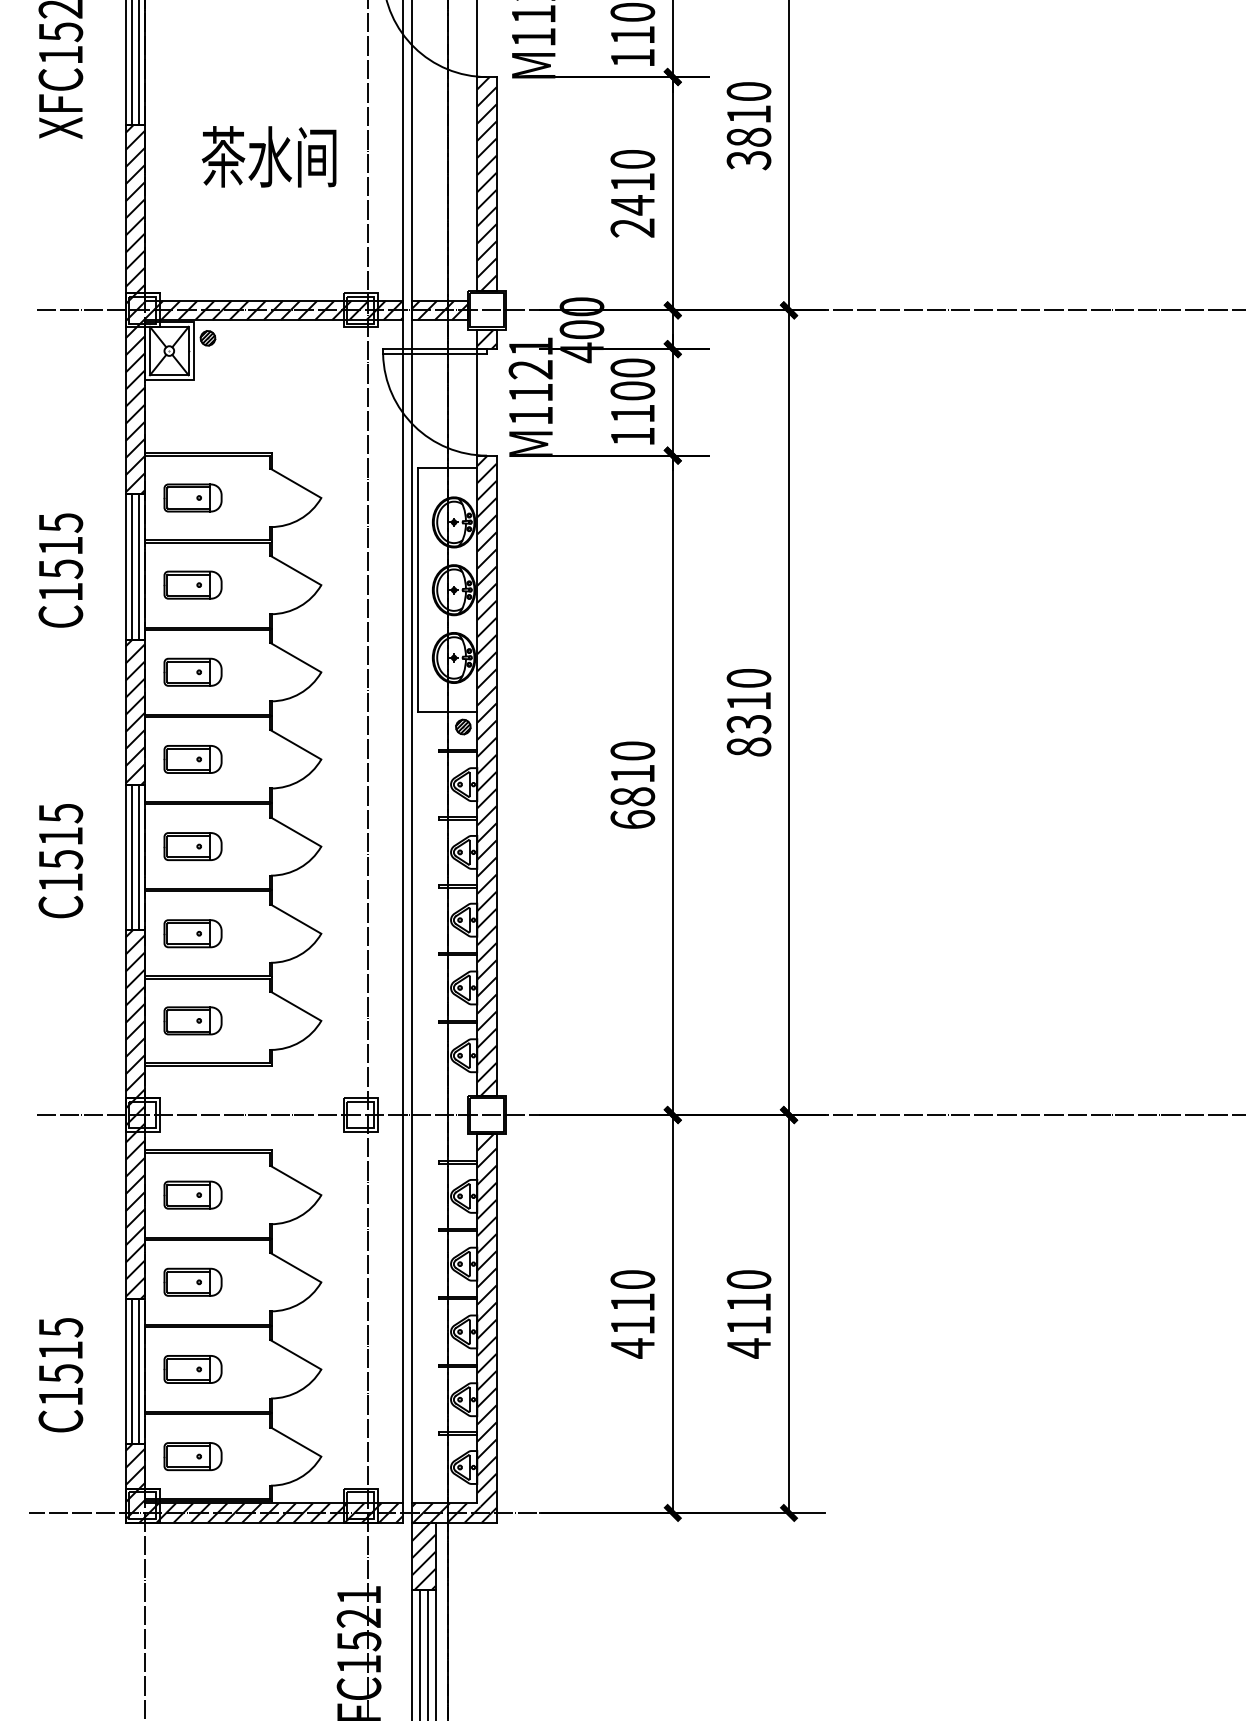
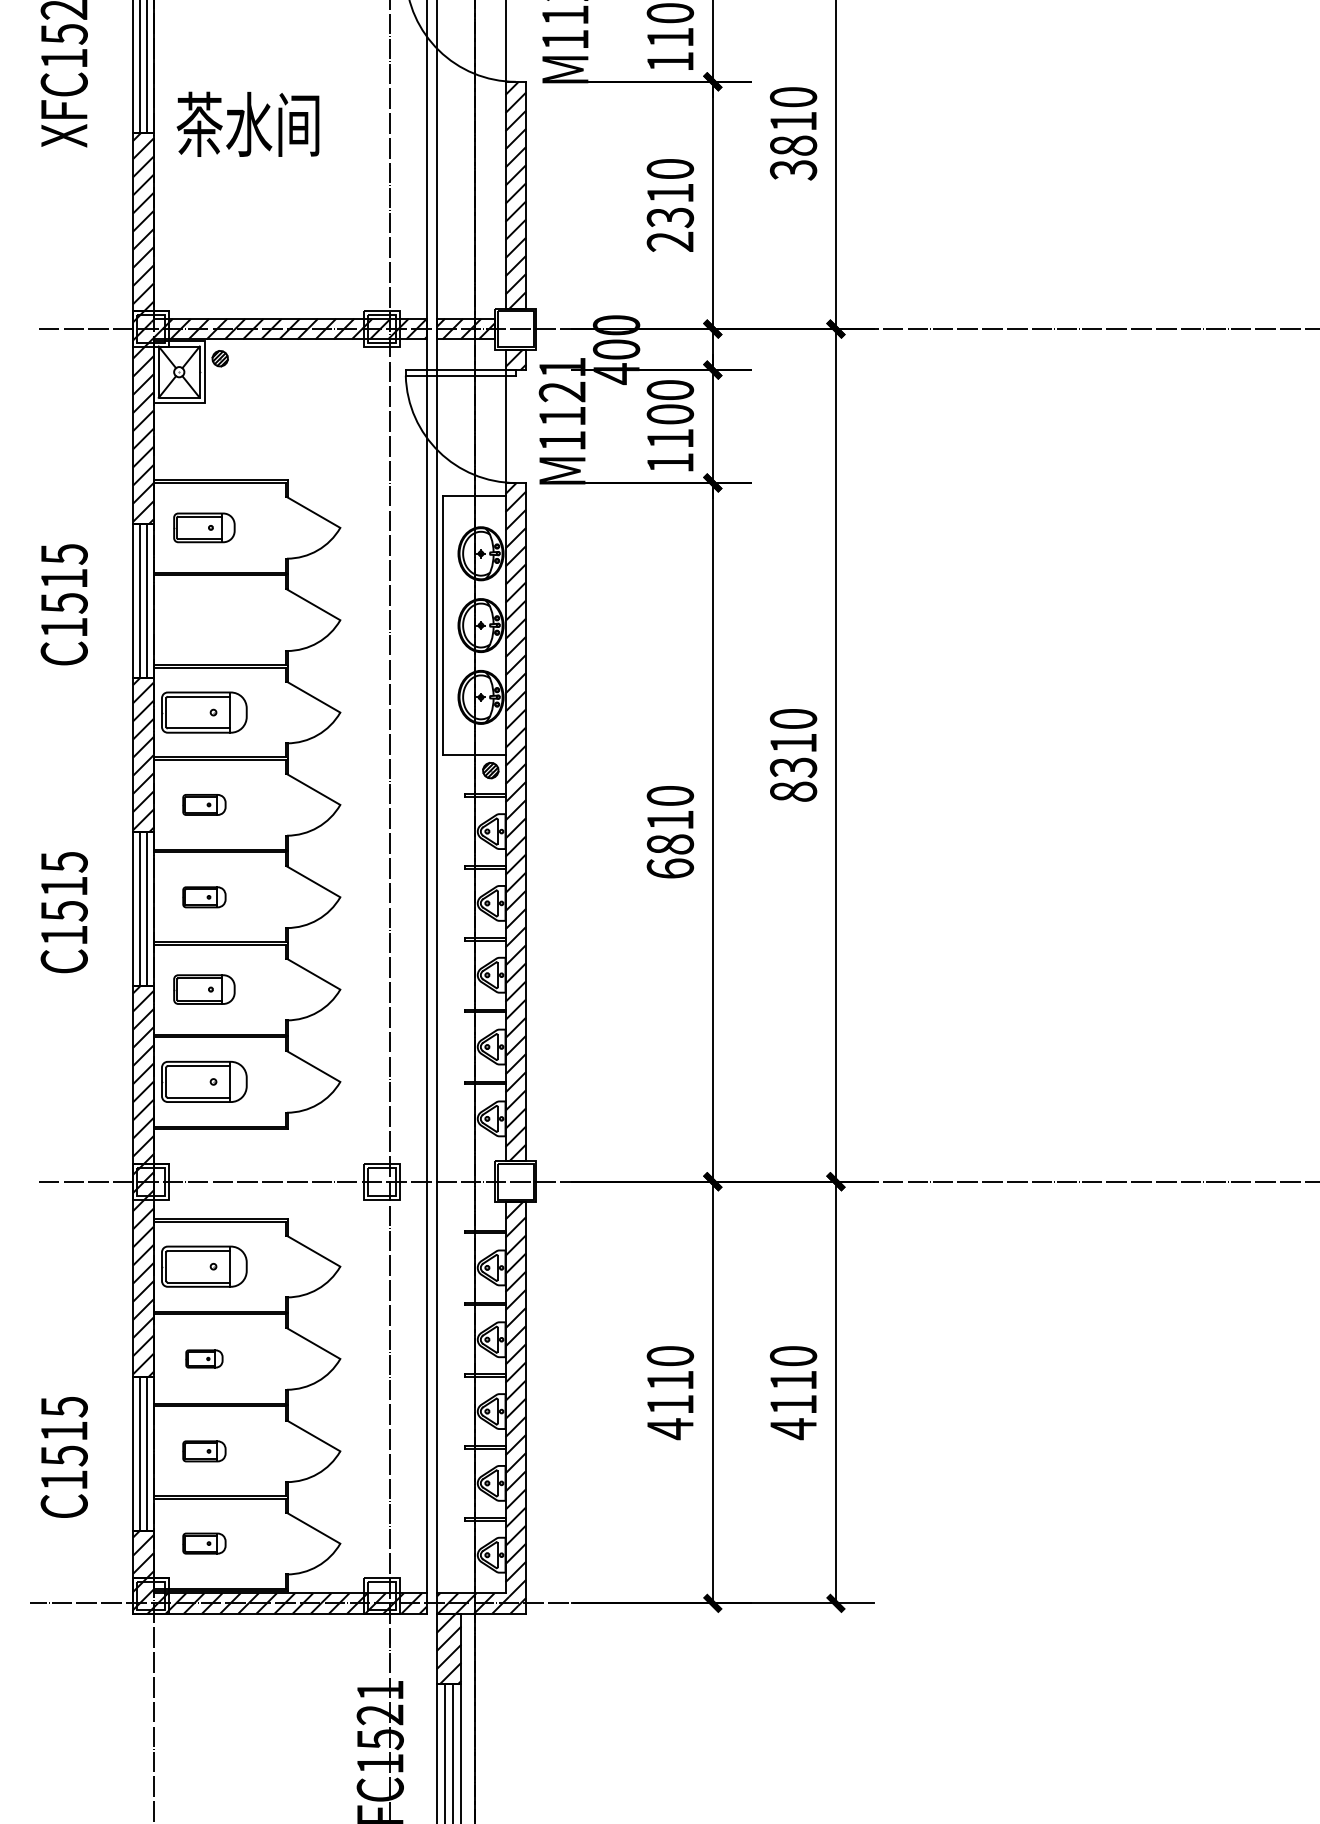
text: (268, 156) -> (247, 123), moved
text: (632, 205) -> (670, 217), 2410 -> 2310
part: (193, 585) -> (204, 620), removed
part: (193, 672) -> (204, 712), size x1.4
part: (193, 759) -> (204, 804), size x0.7
part: (193, 846) -> (204, 897), size x0.7
part: (193, 1020) -> (204, 1081), size x1.4
part: (193, 1195) -> (204, 1266), size x1.4
part: (193, 1281) -> (204, 1358), size x0.6
part: (193, 1369) -> (204, 1451), size x0.7
part: (193, 1456) -> (204, 1543), size x0.7

